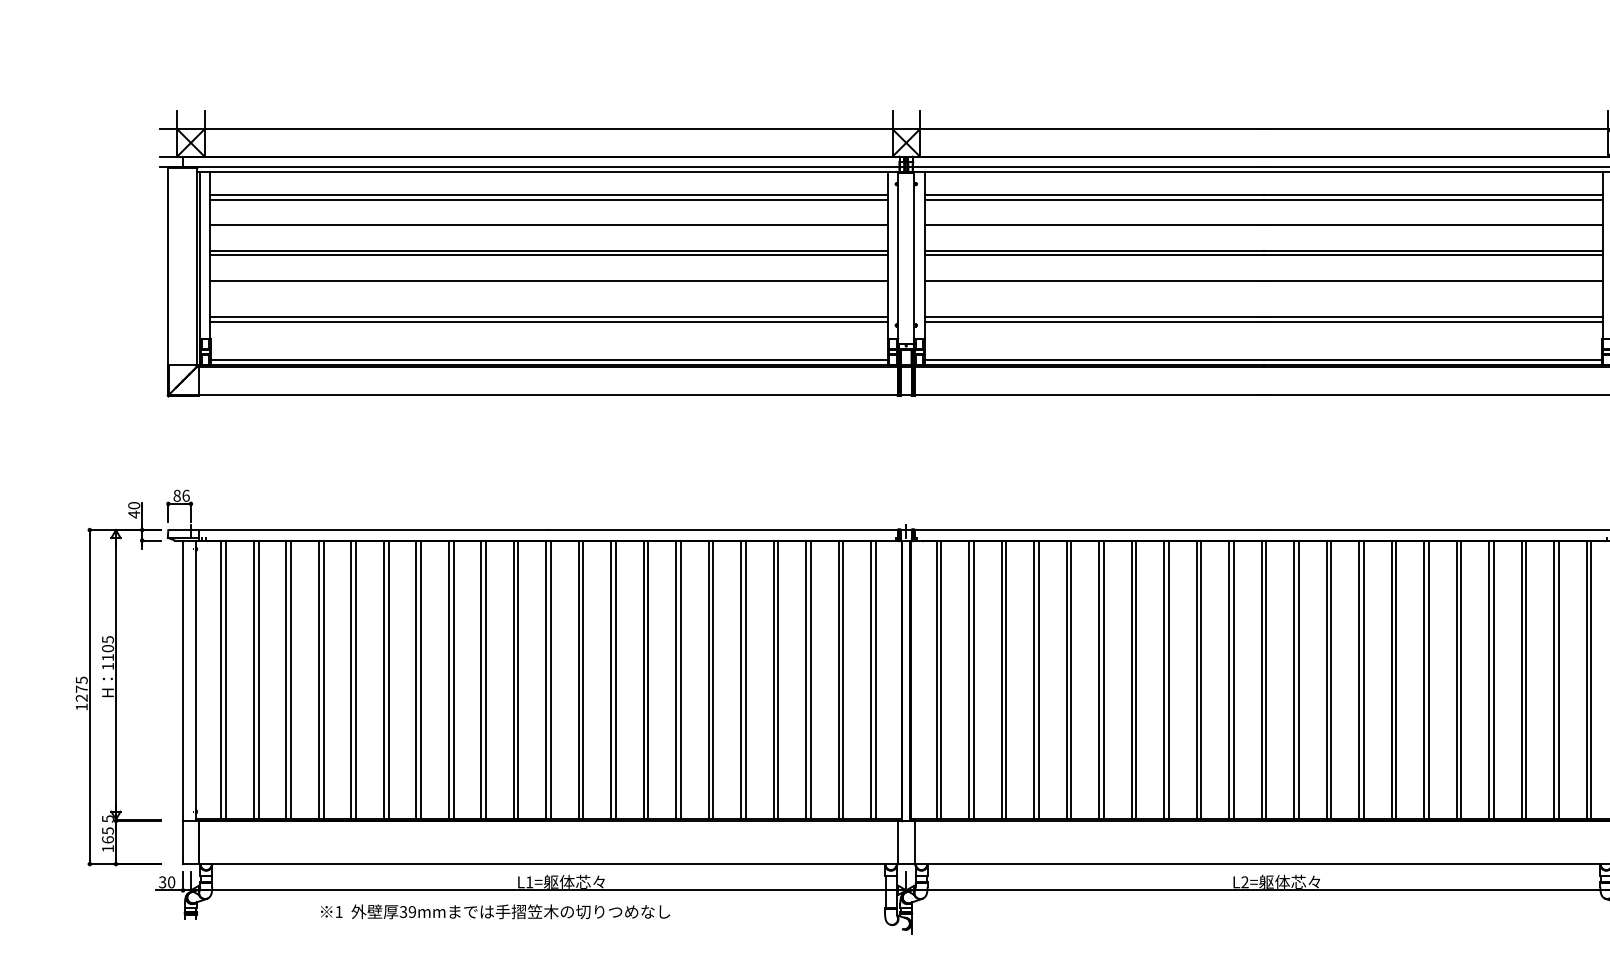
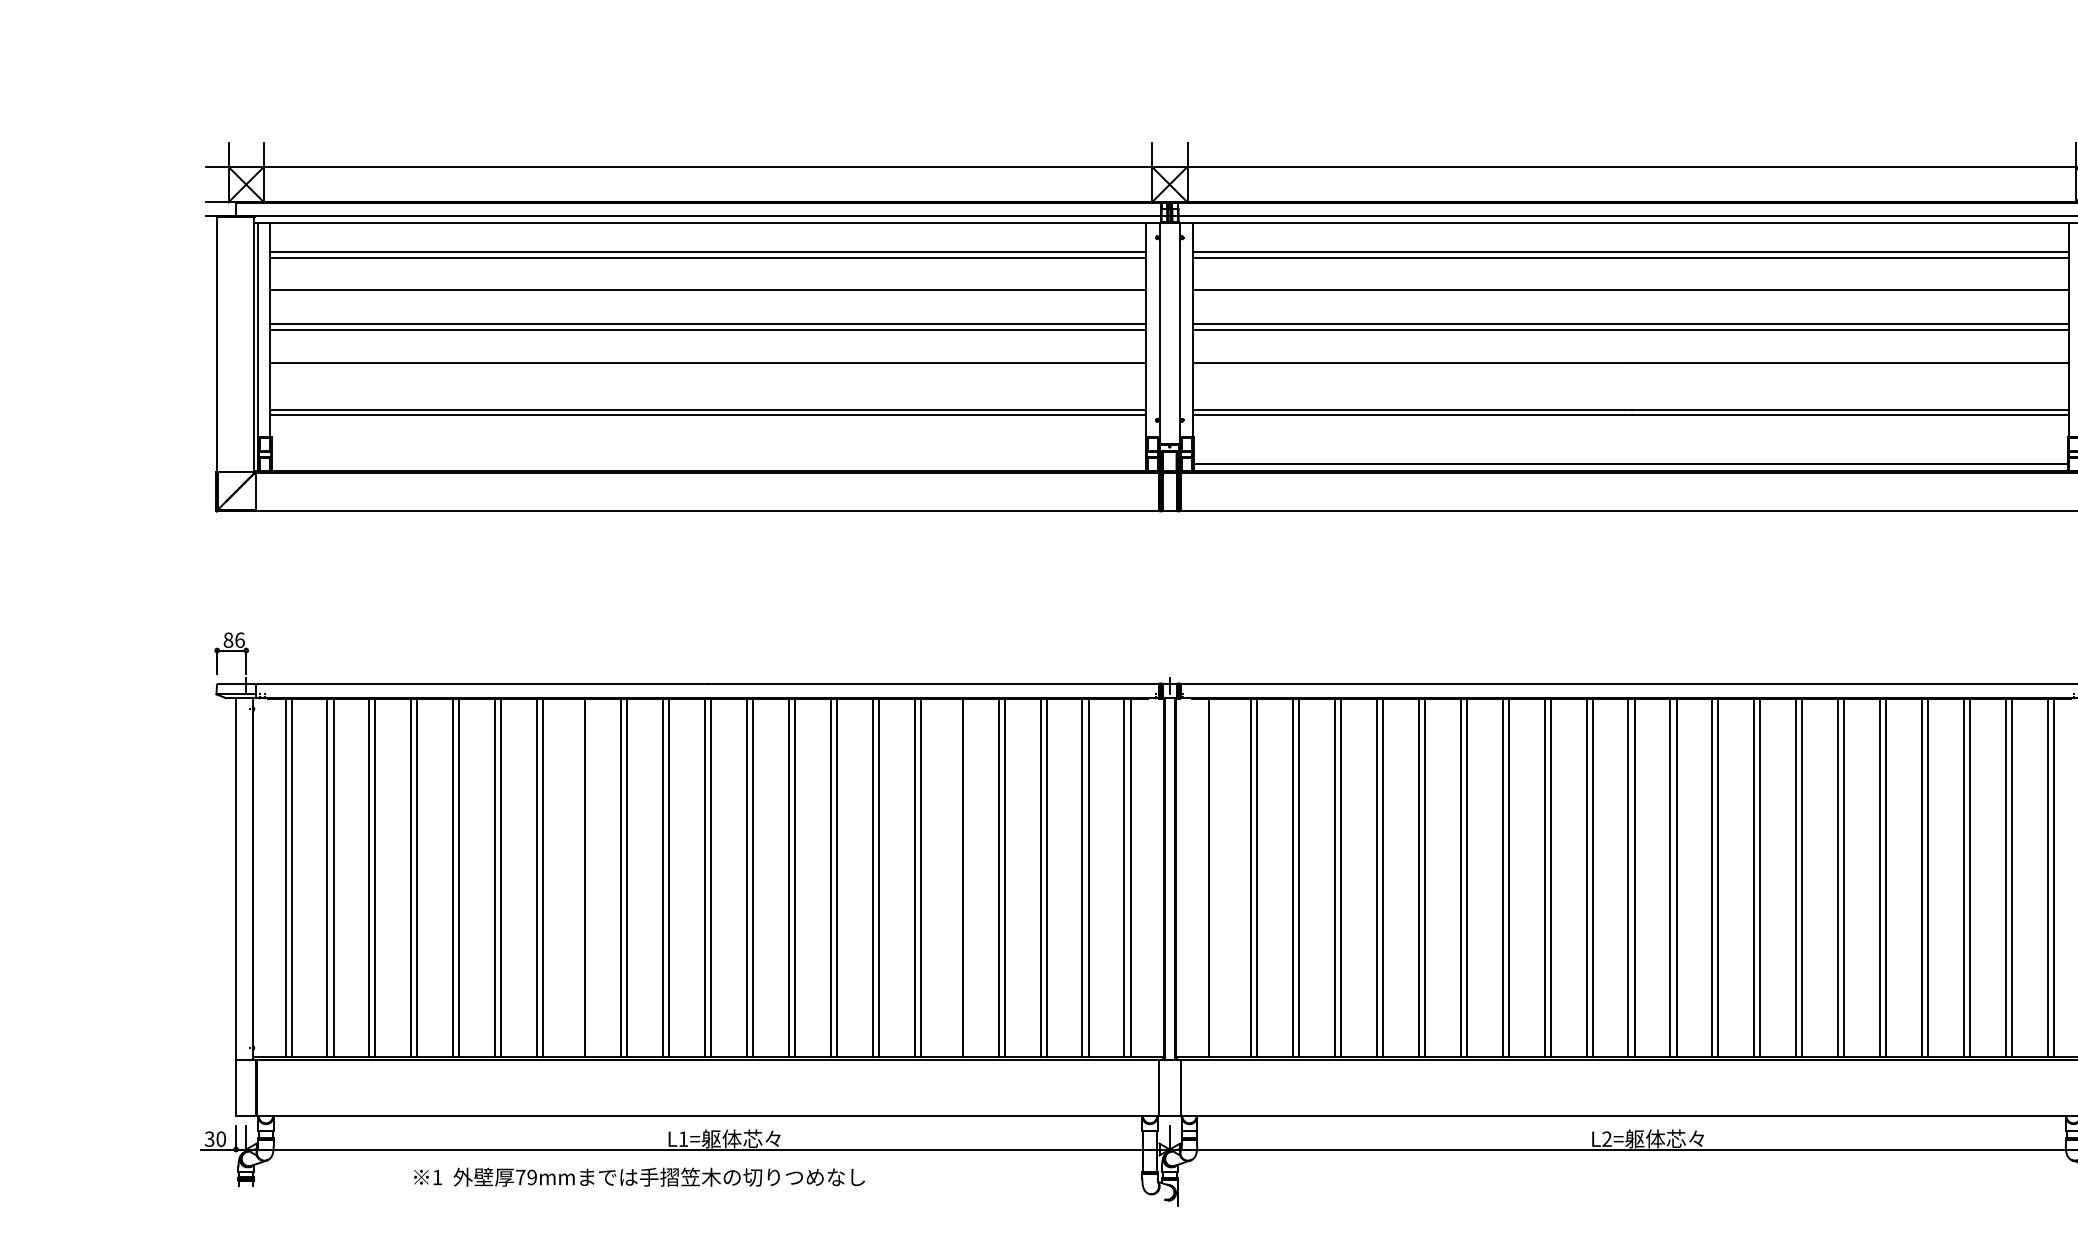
line: (548, 359) -> (708, 464), removed
line: (449, 679) -> (579, 877), removed
line: (741, 679) -> (956, 877), removed
line: (941, 679) -> (1215, 877), removed
part: (118, 684) -> (152, 883), removed
text: (403, 912) -> (520, 1177), 39mm -> 79mm

